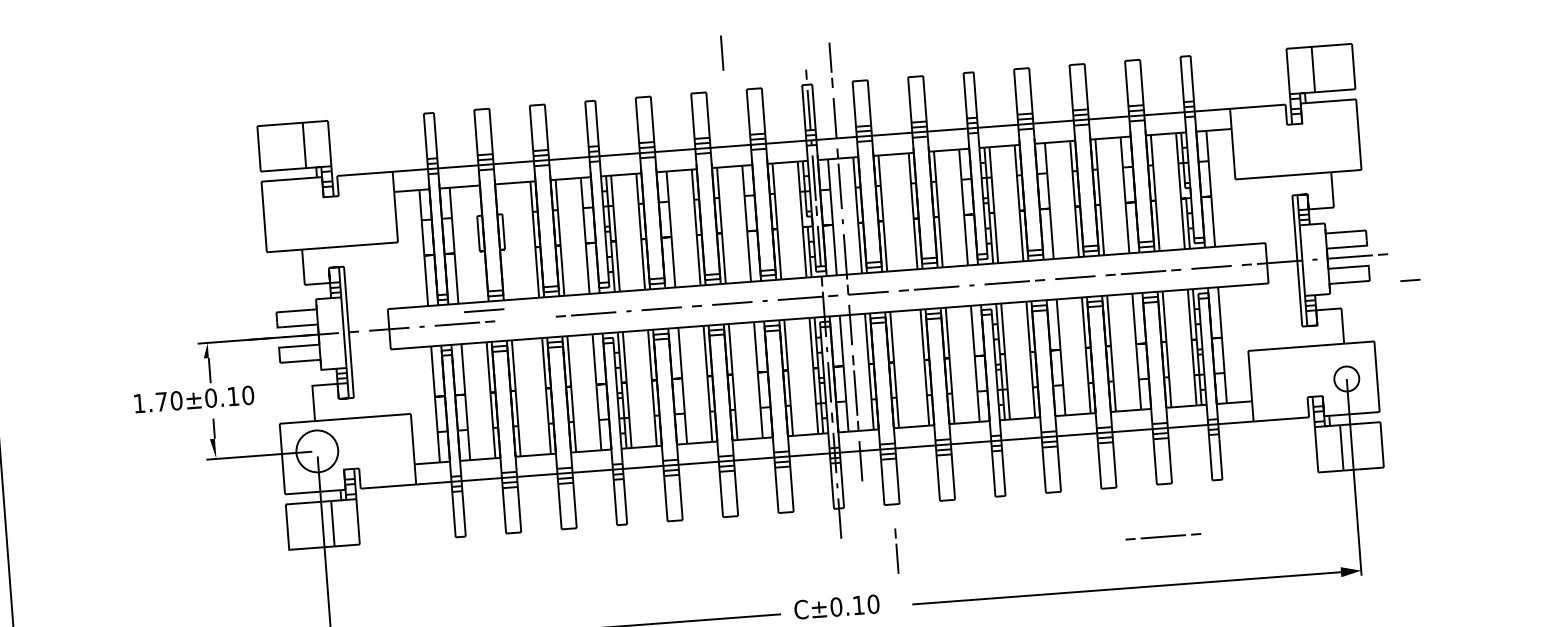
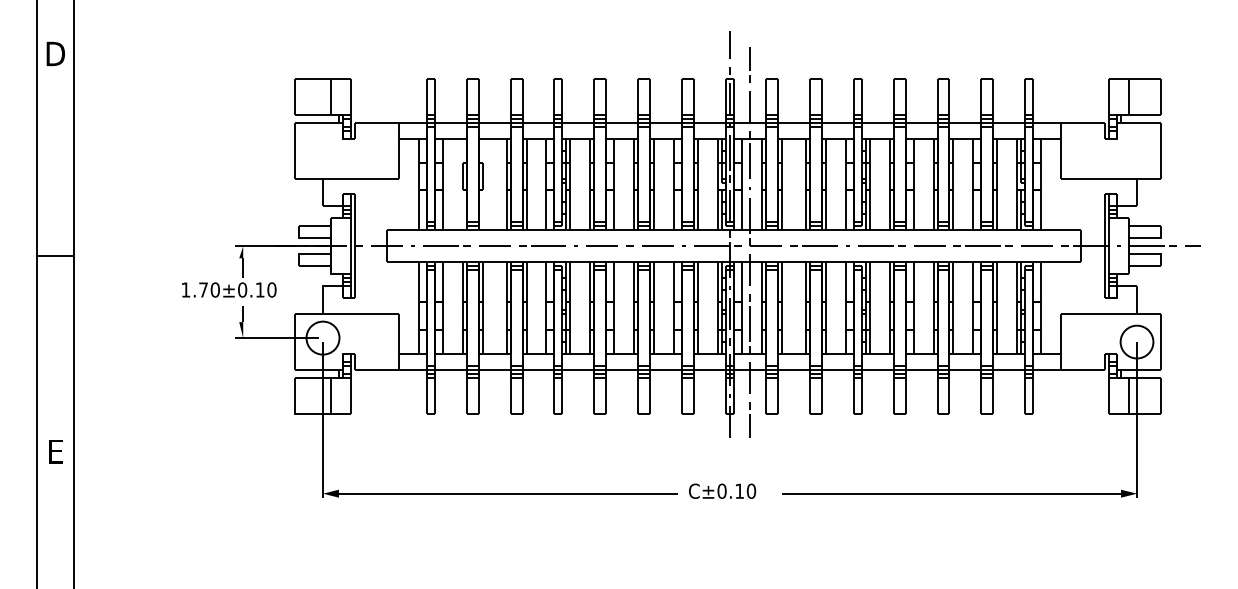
line: (721, 52) -> (729, 44), moved
line: (1409, 279) -> (1192, 245), moved
line: (484, 309) -> (494, 245), moved
circle: (1346, 378) -> (1136, 341), size x1.67
line: (1162, 535) -> (982, 454), removed
line: (896, 550) -> (749, 419), moved

